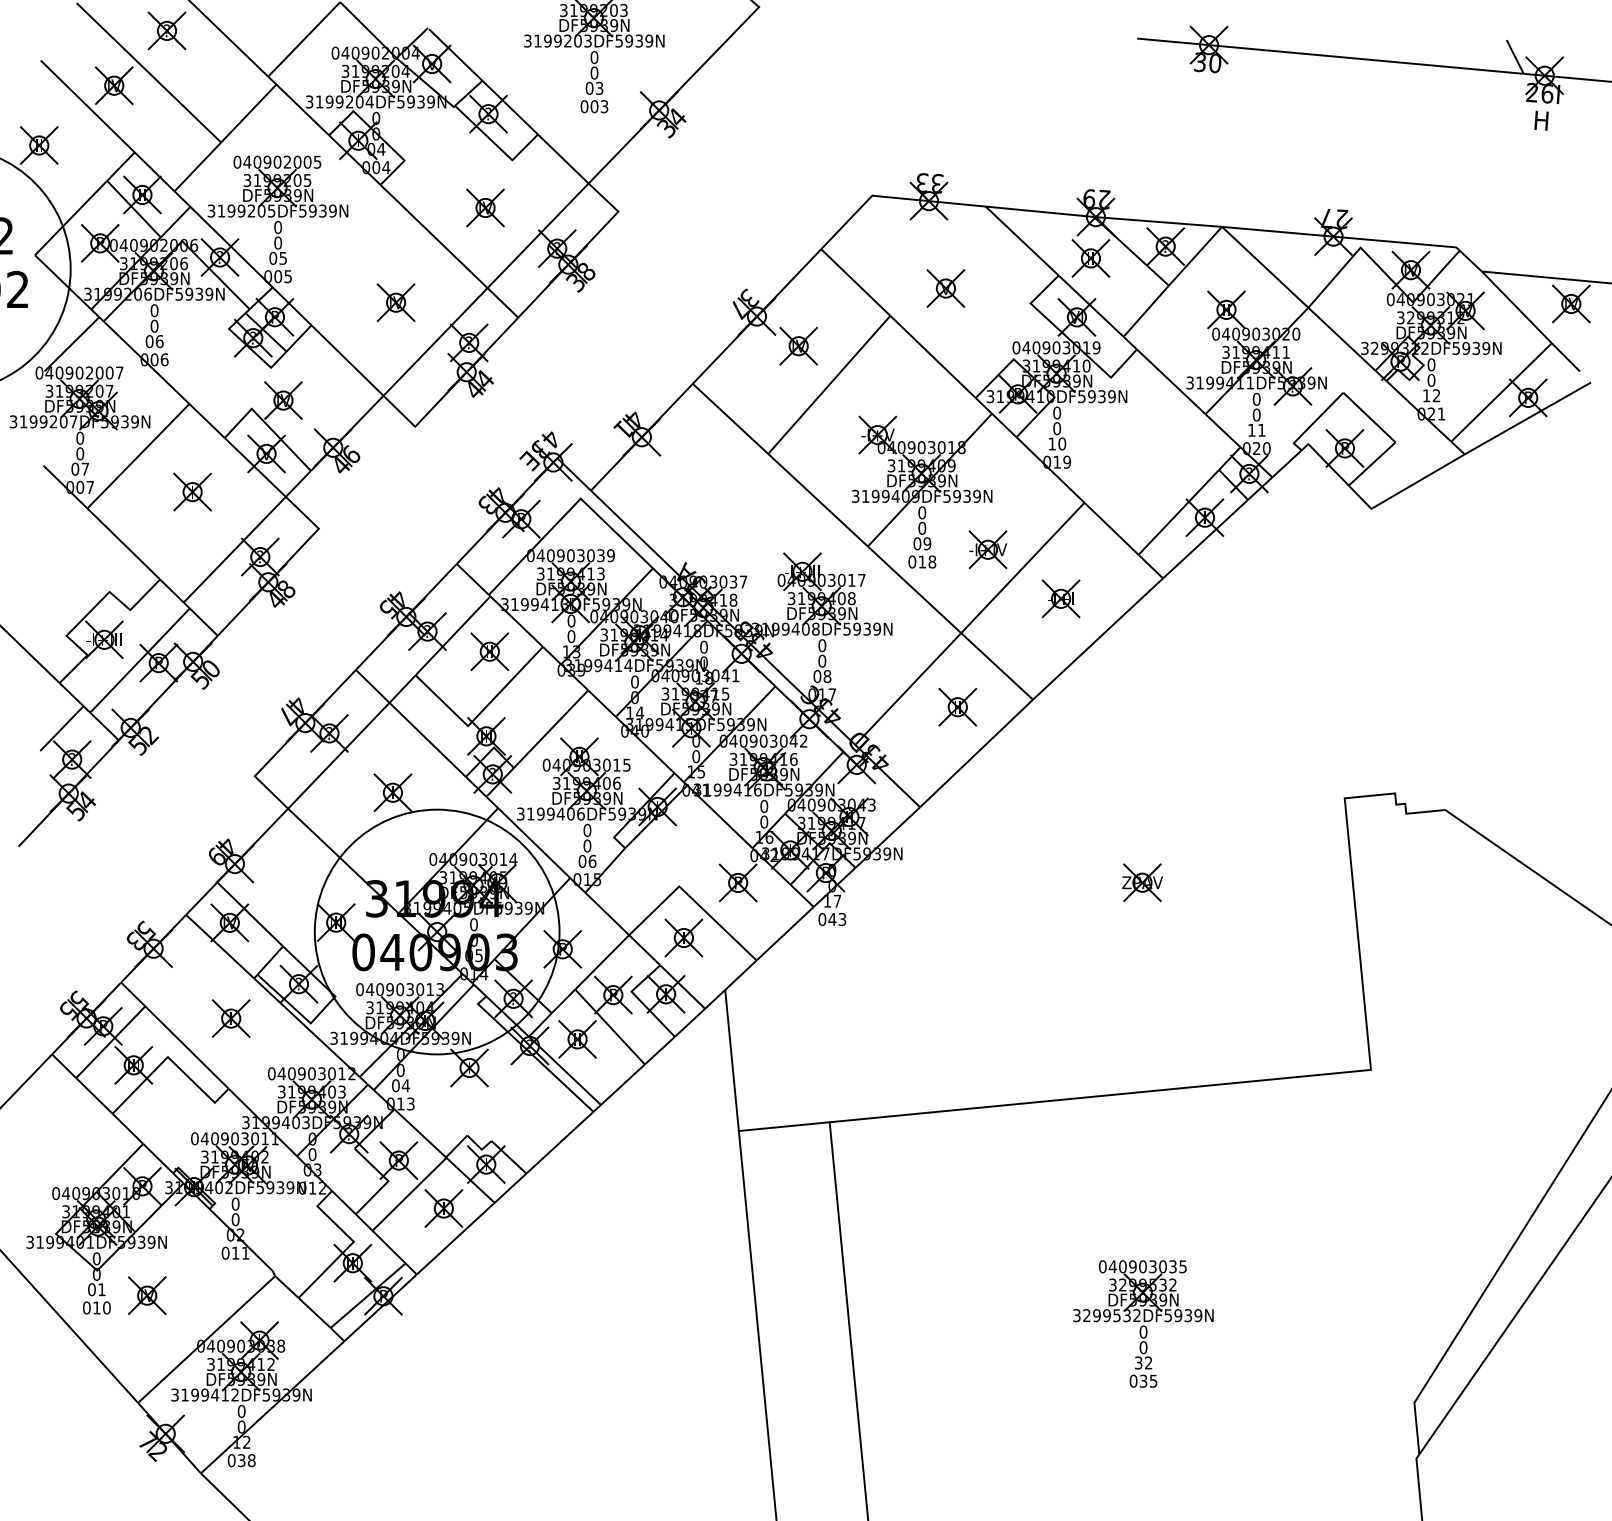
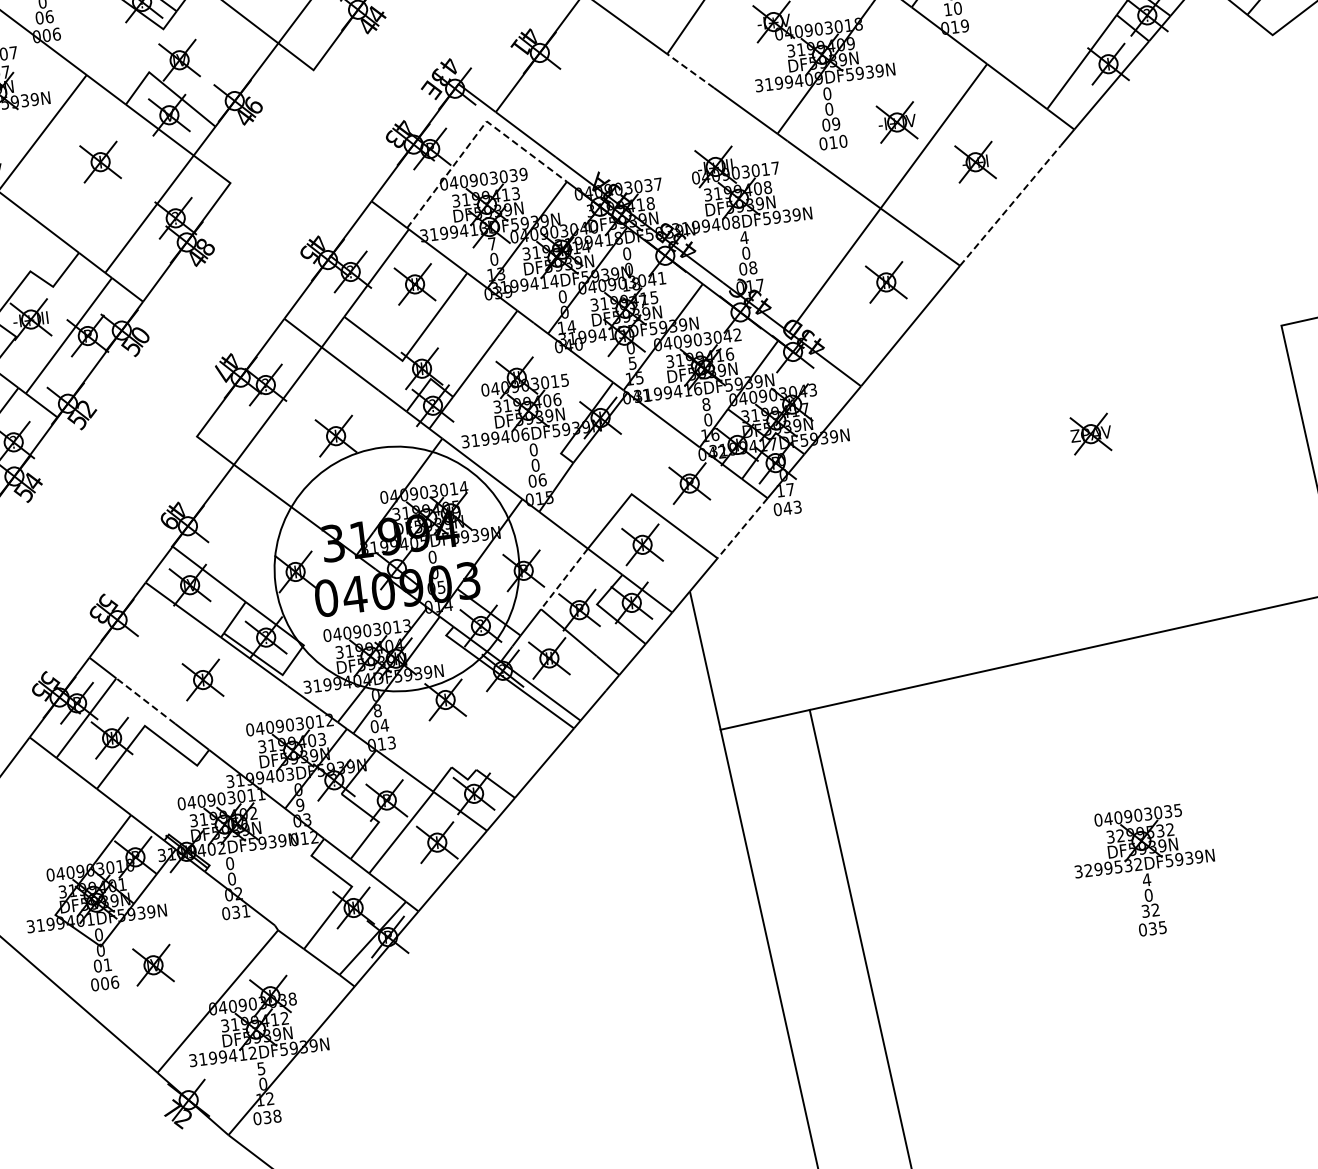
line: (789, 473) -> (690, 70), solid -> dashed
line: (569, 510) -> (476, 134), solid -> dashed
text: (932, 561) -> (843, 140), 018 -> 010
text: (571, 620) -> (492, 243), 0 -> 7
text: (822, 645) -> (744, 237), 0 -> 4
line: (1090, 645) -> (1010, 204), solid -> dashed
text: (696, 756) -> (632, 363), 0 -> 5
text: (764, 806) -> (706, 404), 0 -> 8
line: (784, 934) -> (742, 529), solid -> dashed
line: (601, 962) -> (563, 579), solid -> dashed
line: (171, 1032) -> (145, 701), solid -> dashed
text: (400, 1070) -> (377, 710), 0 -> 8
text: (312, 1154) -> (300, 805), 0 -> 9
text: (235, 1252) -> (235, 911), 011 -> 031
text: (101, 1307) -> (109, 982), 010 -> 006
text: (1143, 1331) -> (1146, 879), 0 -> 4
text: (241, 1411) -> (261, 1068), 0 -> 5

